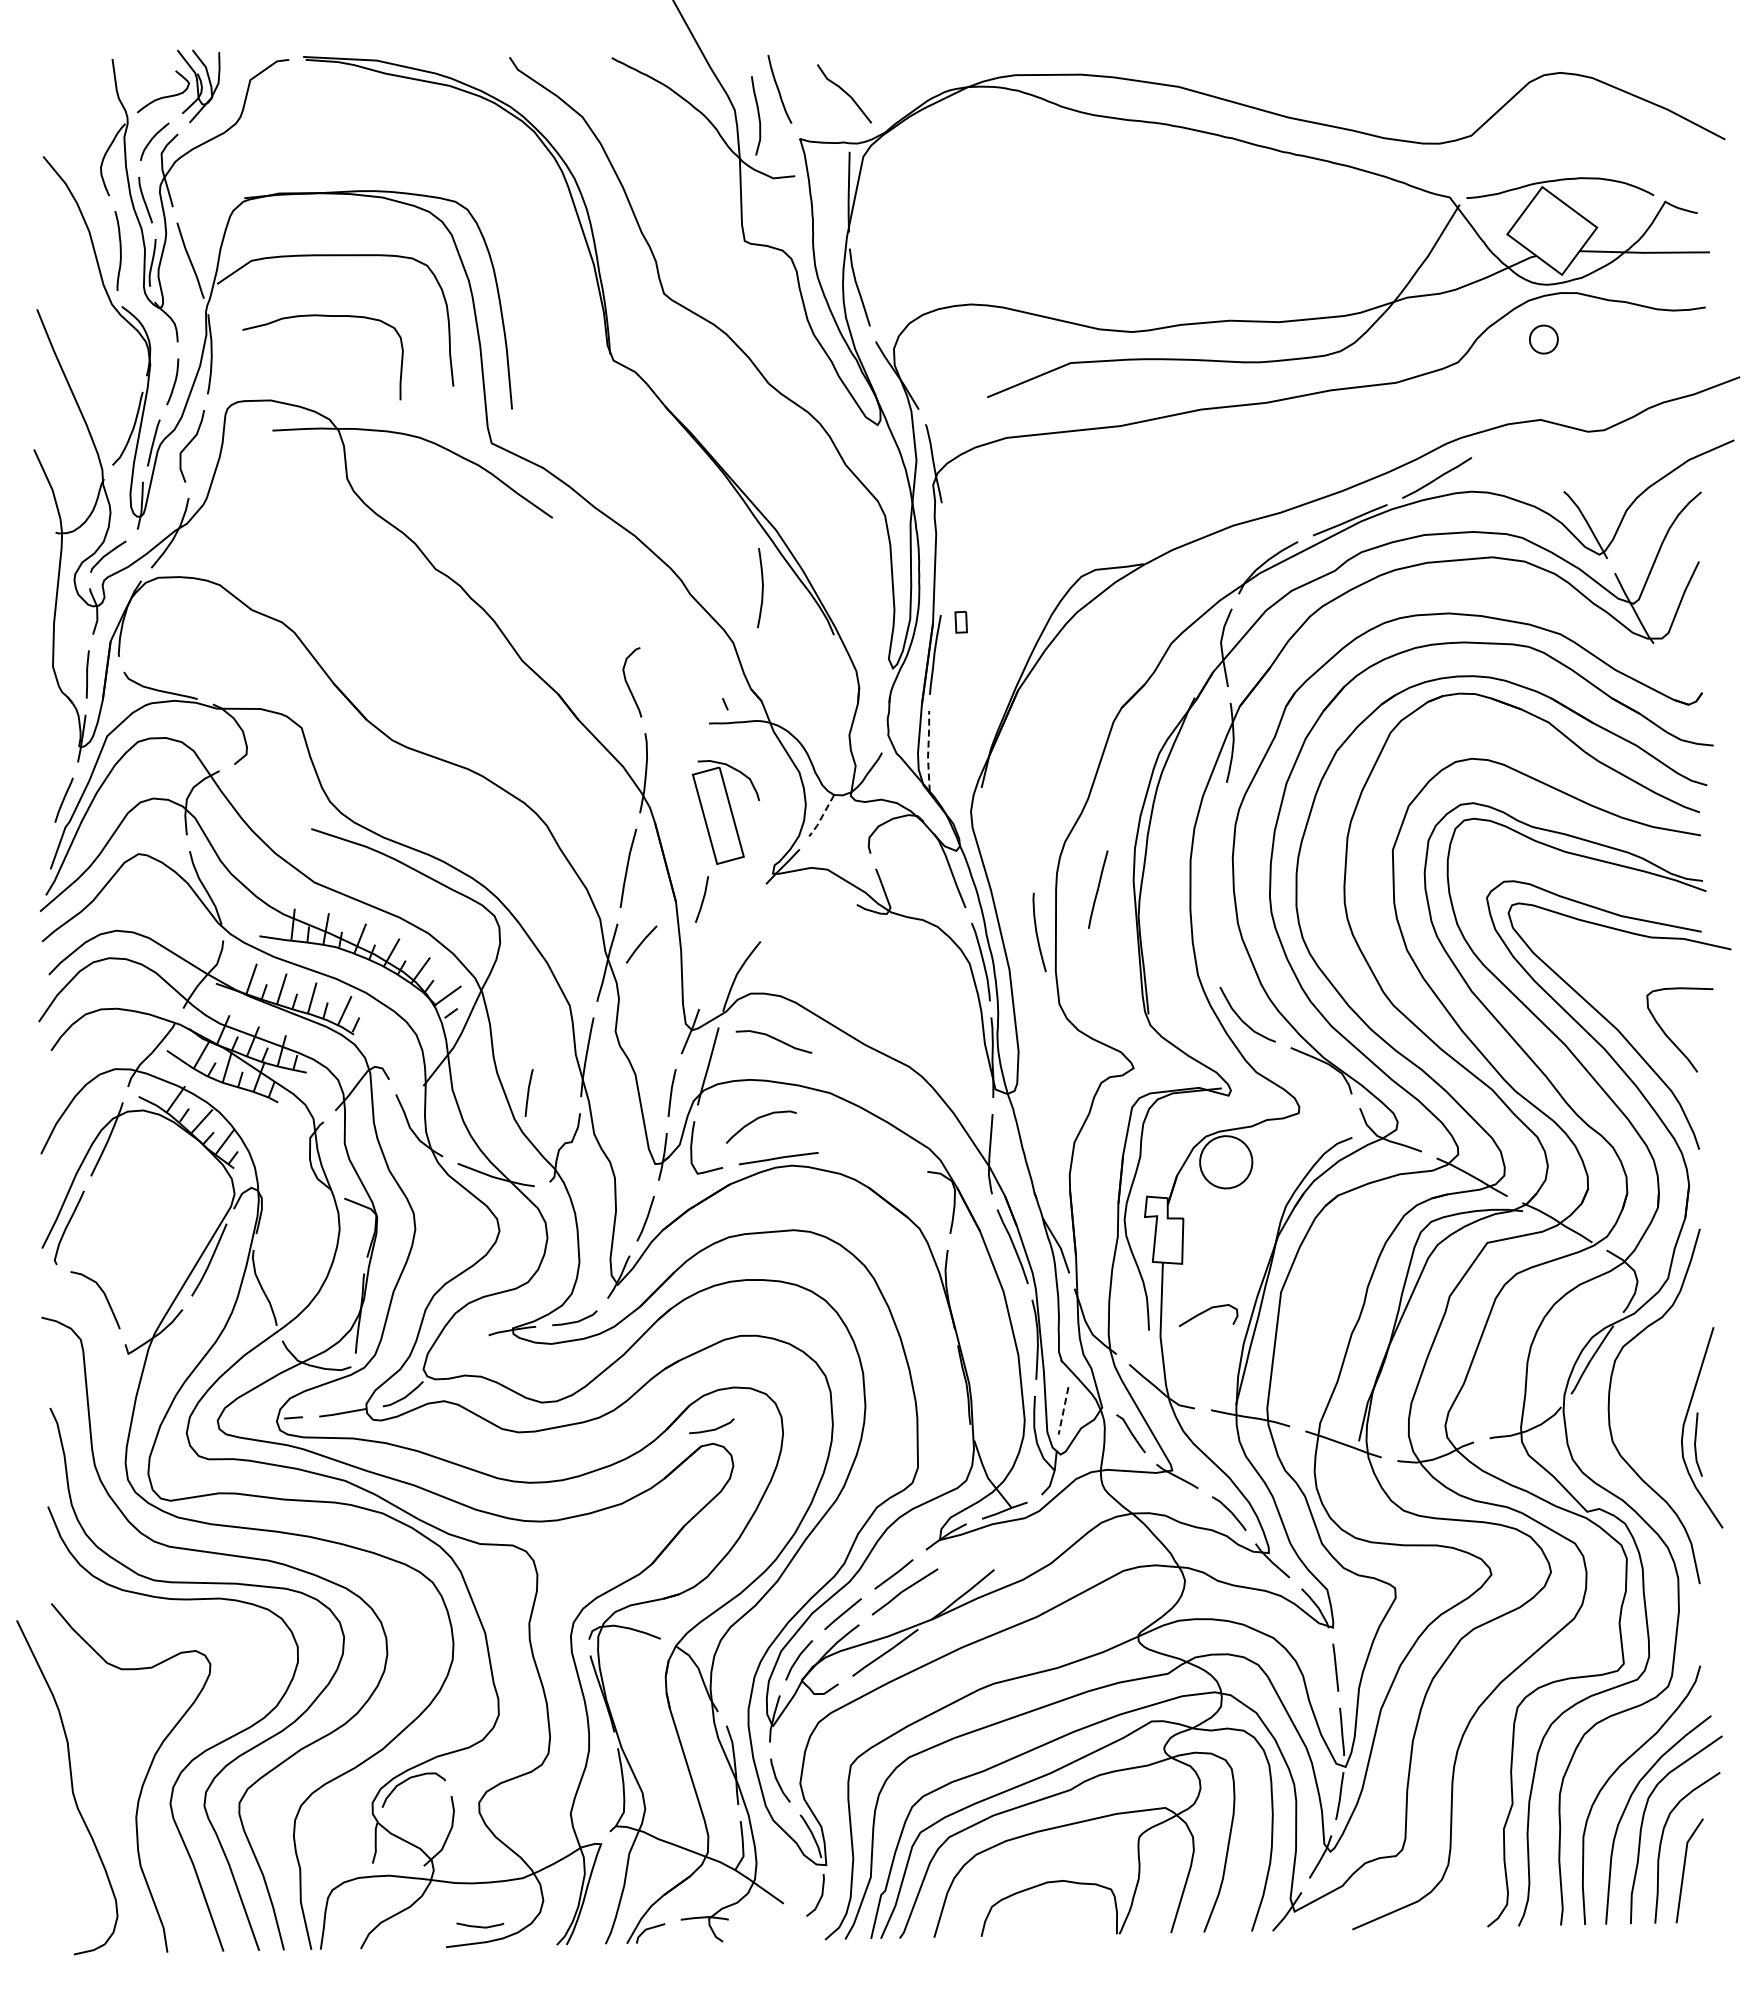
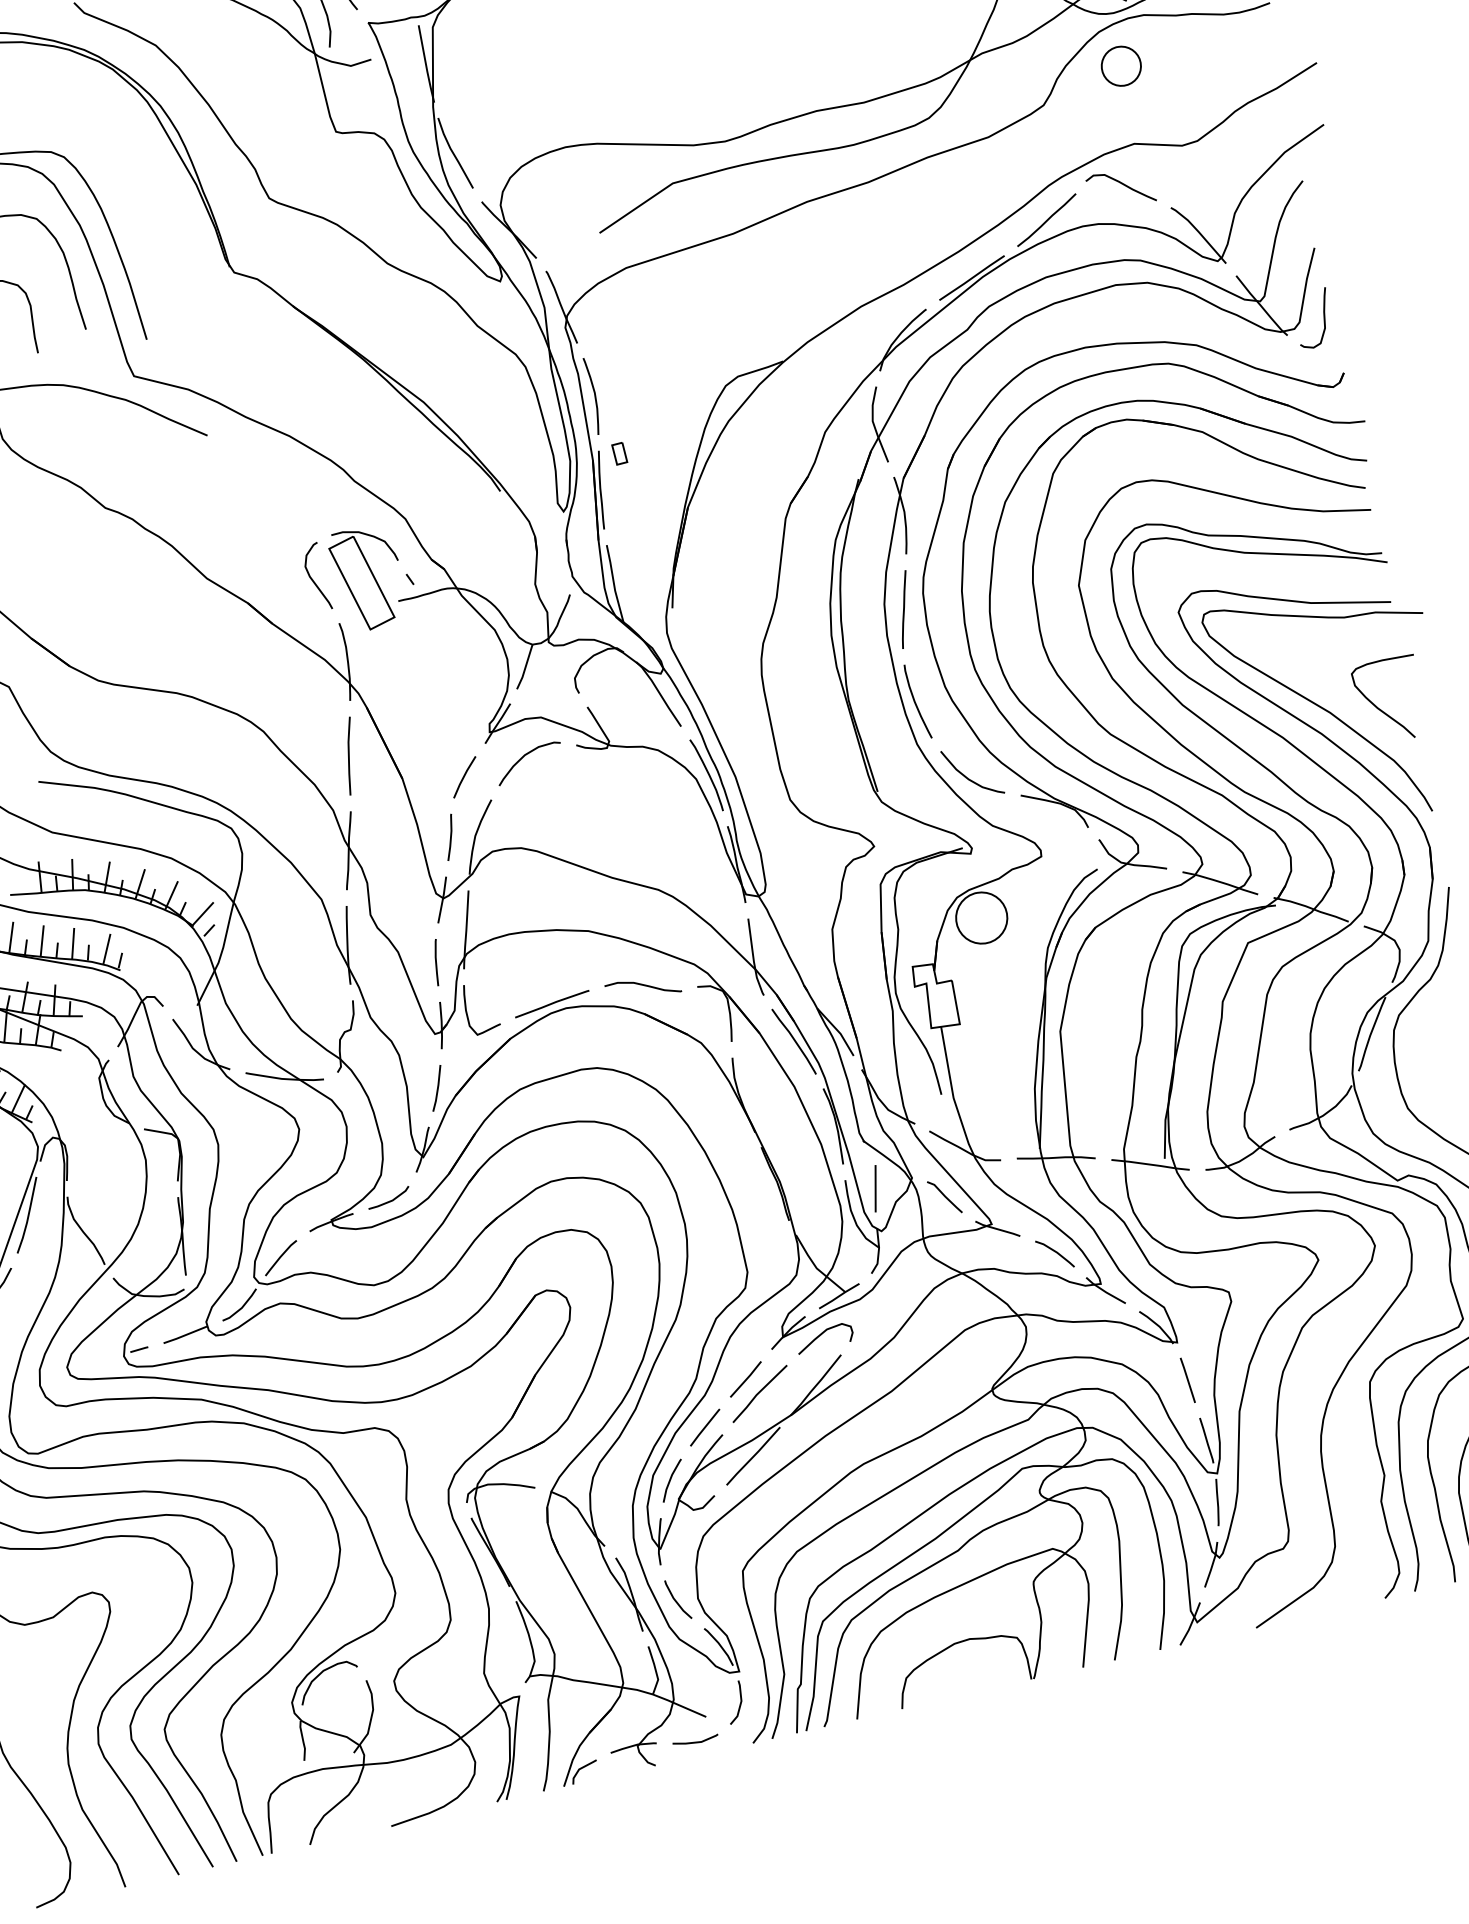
part: (1543, 339) -> (1121, 66), size x1.43
curve: (1520, 458) -> (1122, 184), added
curve: (761, 589) -> (594, 397), moved
curve: (1693, 632) -> (1323, 316), added
line: (928, 750) -> (614, 583), dashed -> solid
part: (725, 812) -> (368, 578), moved
line: (822, 816) -> (525, 667), dashed -> solid
line: (1098, 889) -> (904, 609), moved
line: (702, 899) -> (450, 837), moved
curve: (1037, 932) -> (915, 702), moved
line: (641, 944) -> (464, 777), moved
curve: (774, 1039) -> (643, 985), moved
line: (528, 1092) -> (299, 990), removed
curve: (756, 1120) -> (523, 757), moved
curve: (1207, 1311) -> (822, 1334), moved
line: (453, 1355) -> (280, 1257), added
line: (1063, 1411) -> (875, 1189), dashed -> solid
line: (711, 1429) -> (542, 1277), removed
line: (480, 1926) -> (696, 1741), moved

